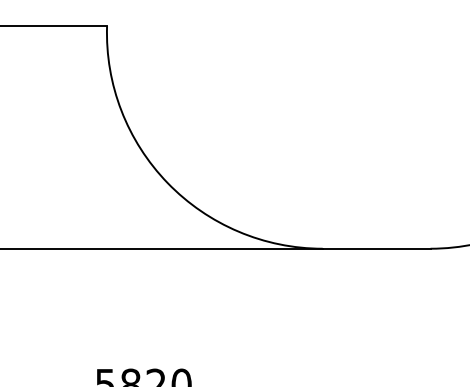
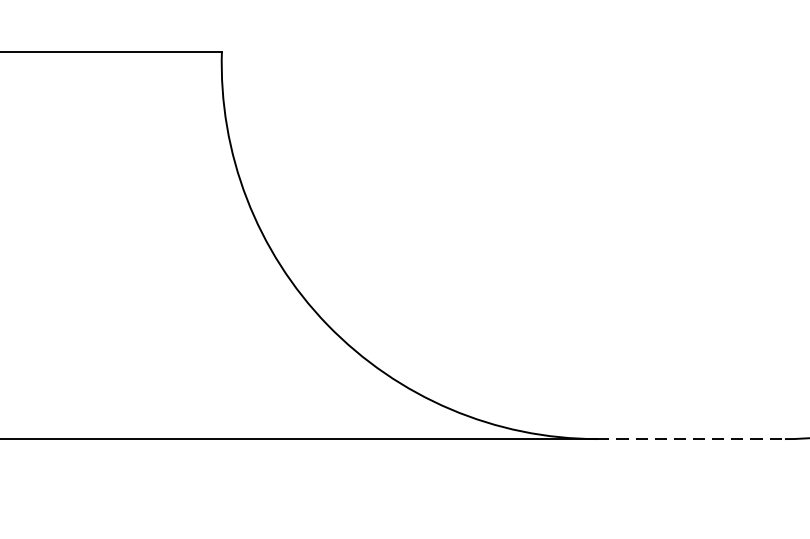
line: (376, 248) -> (690, 438), solid -> dashed

